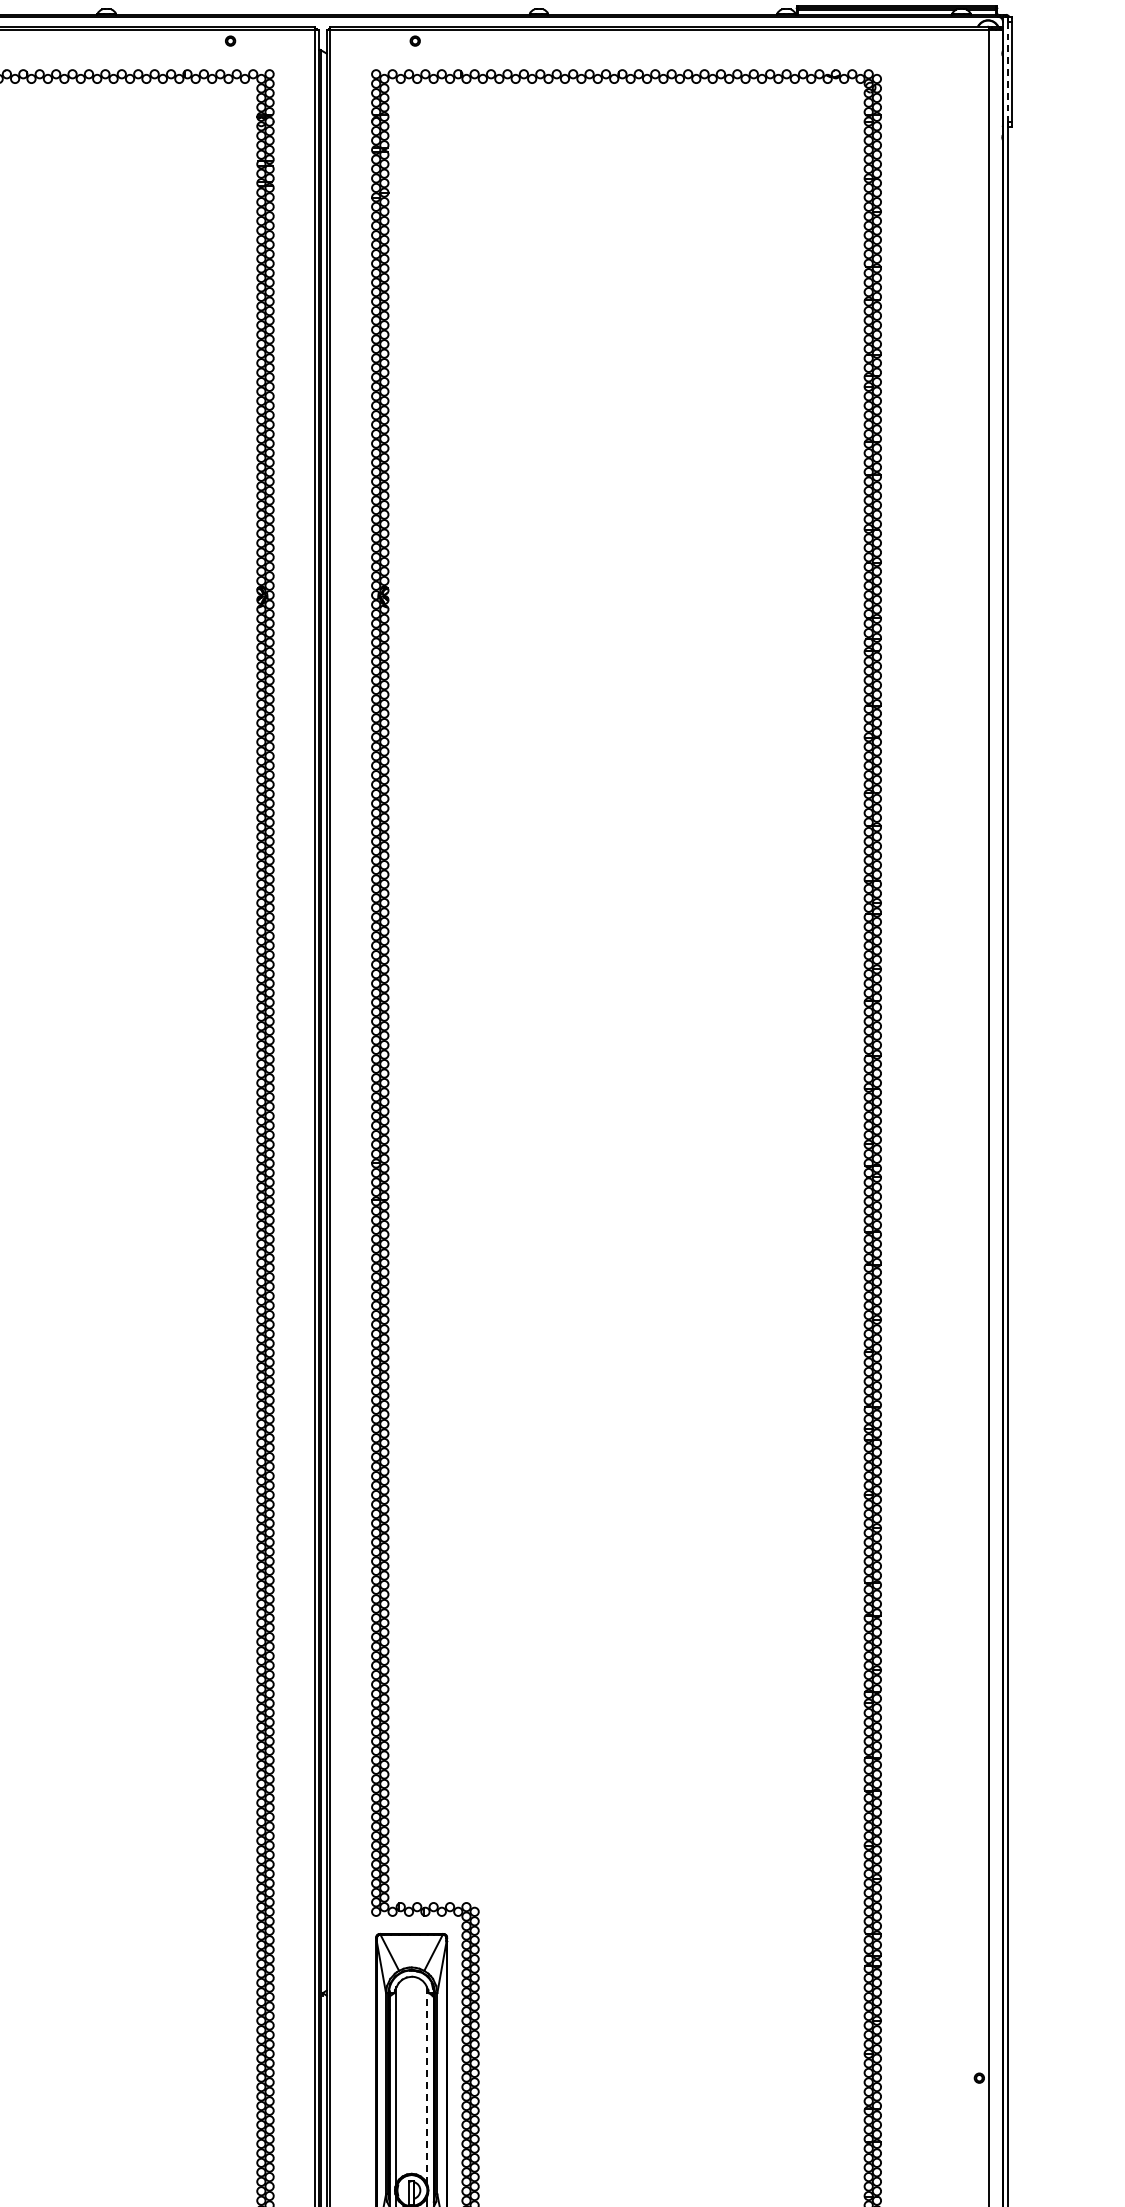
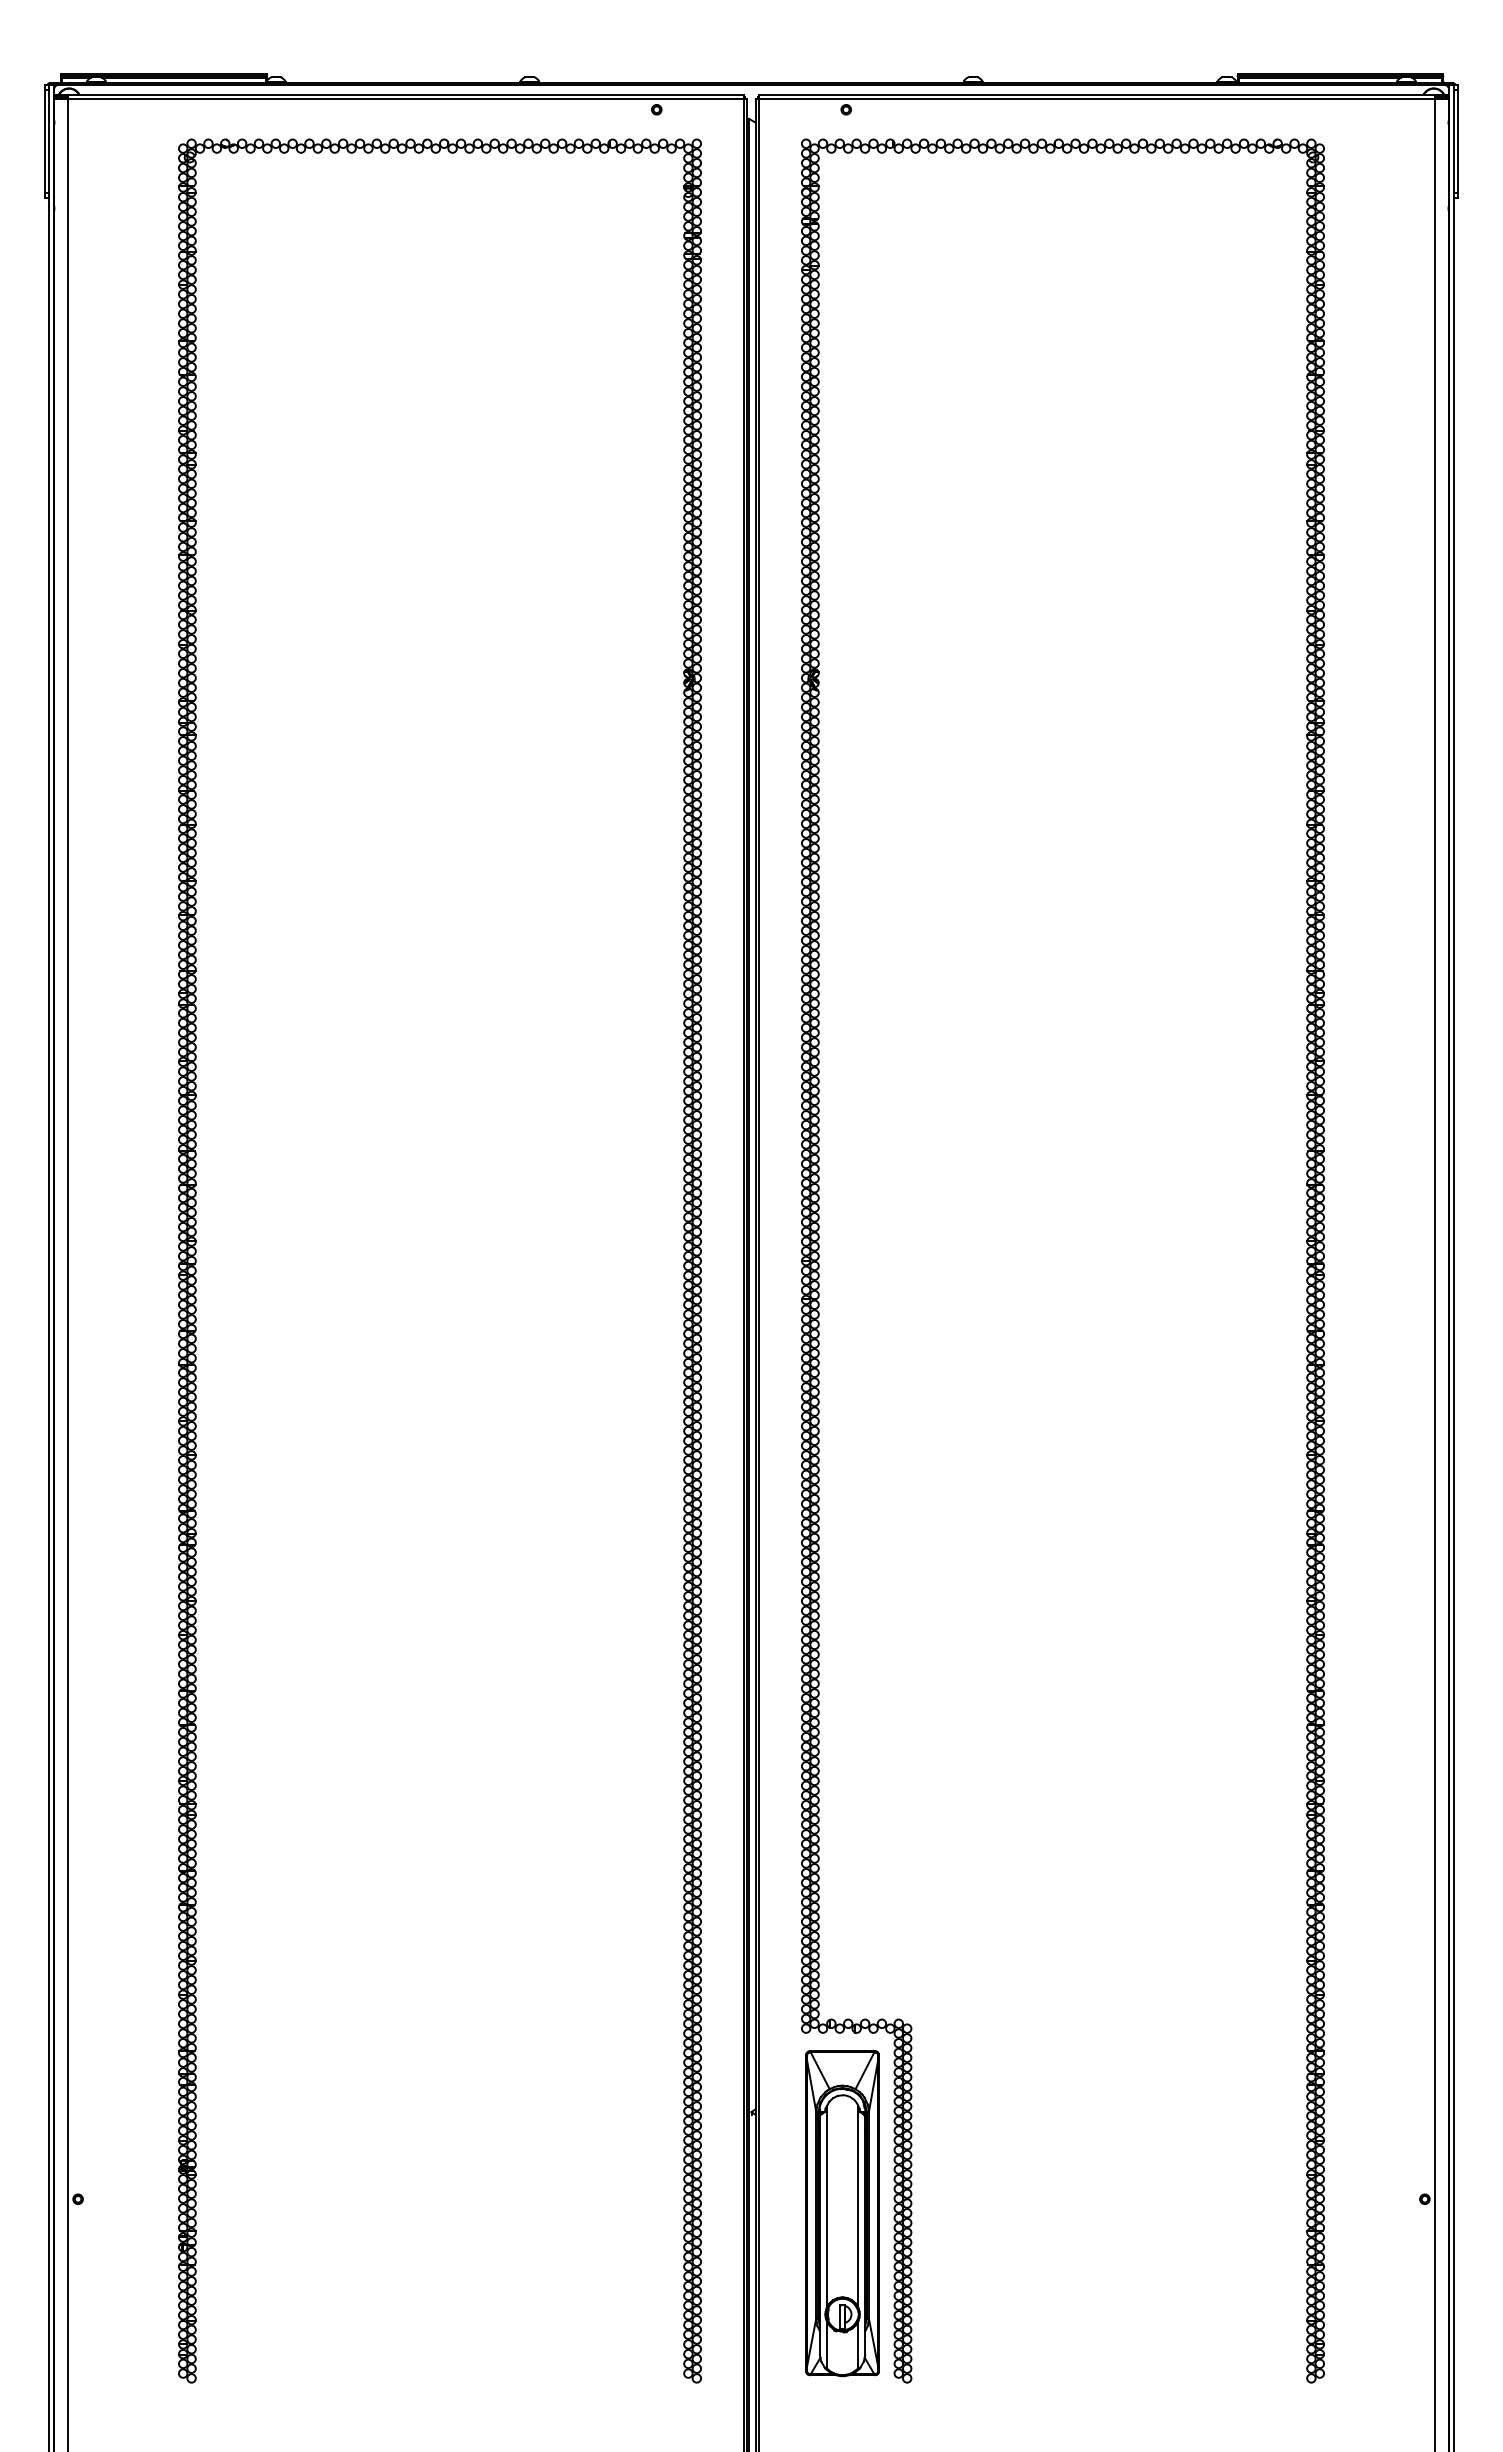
line: (1007, 72) -> (1453, 141), dashed -> solid
line: (427, 2085) -> (858, 2206), dashed -> solid

